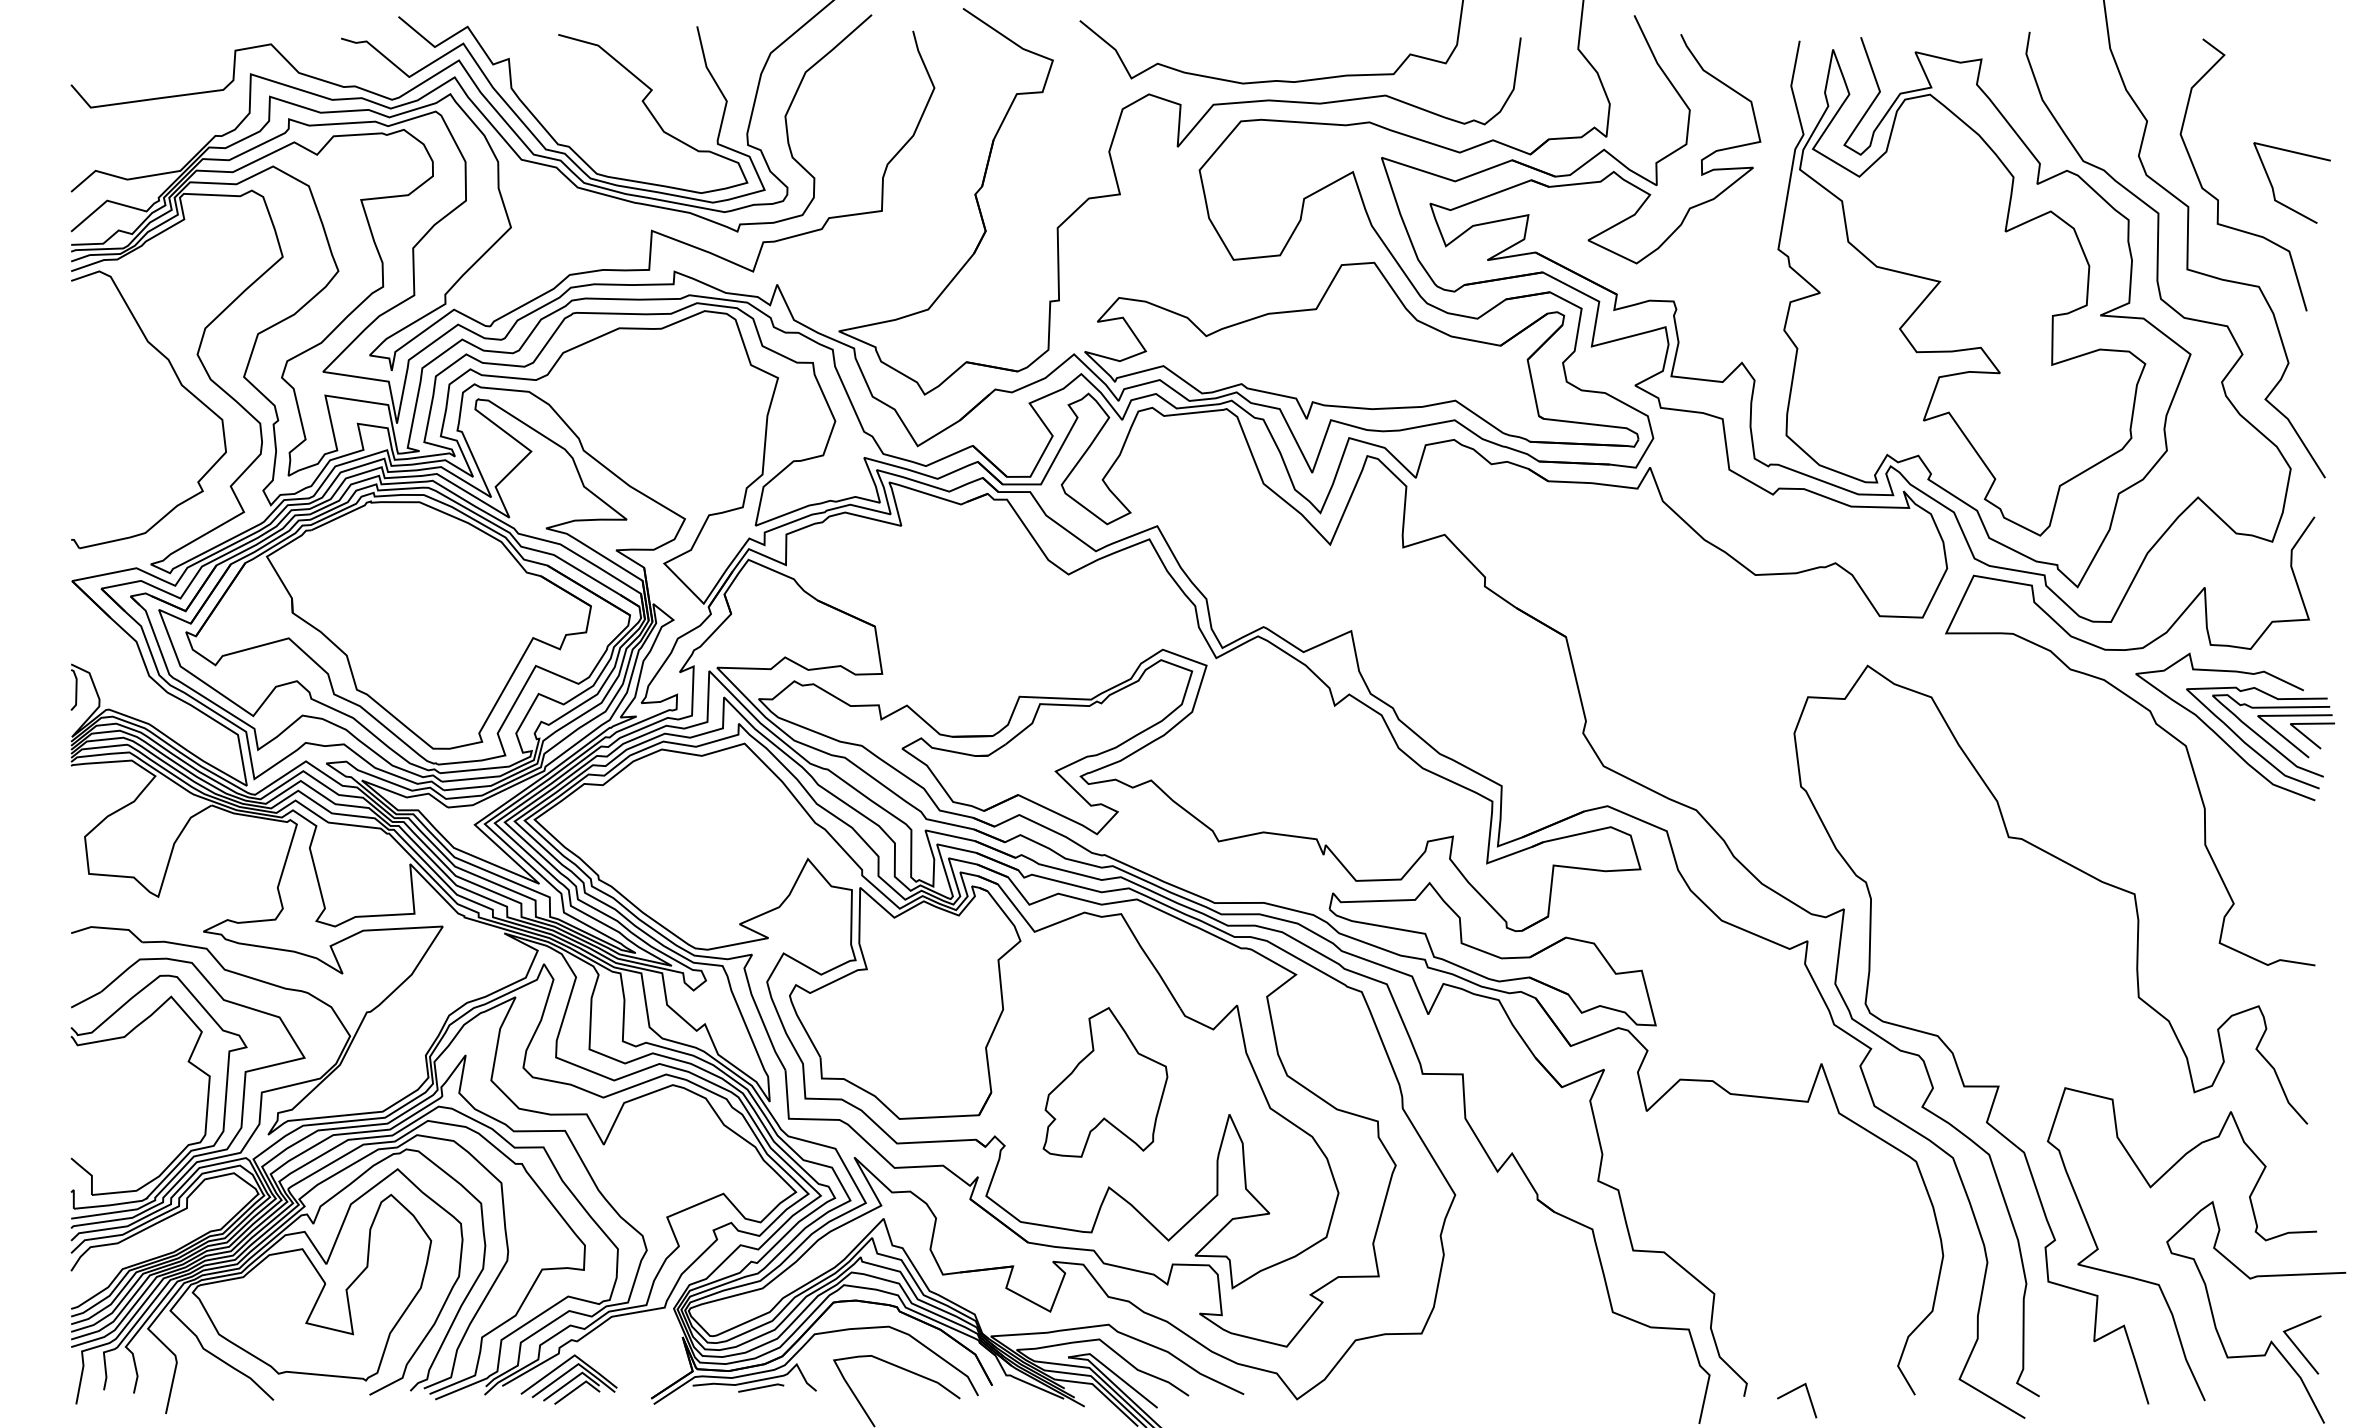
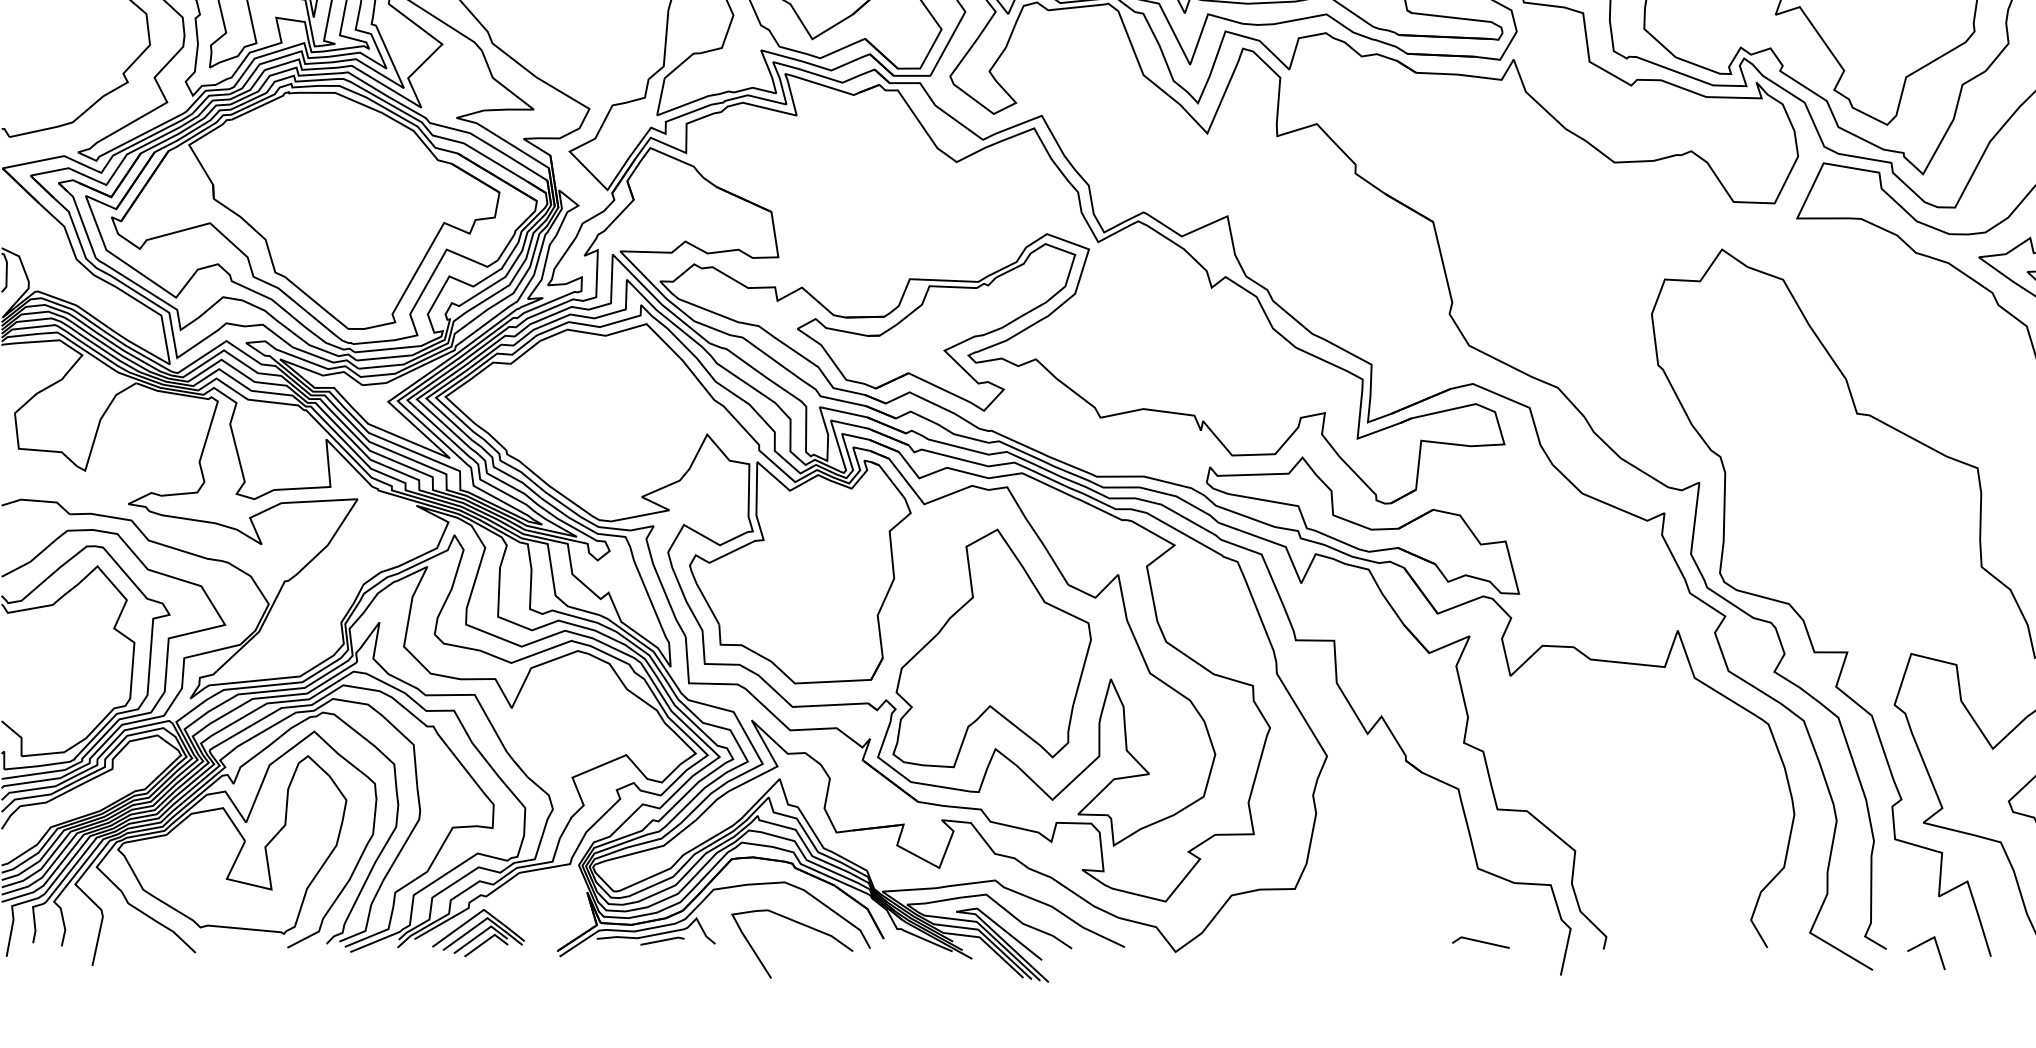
part: (1105, 1082) -> (992, 648), size x1.67
line: (1615, 1389) -> (1480, 942), added
line: (1793, 1391) -> (1922, 944), moved

